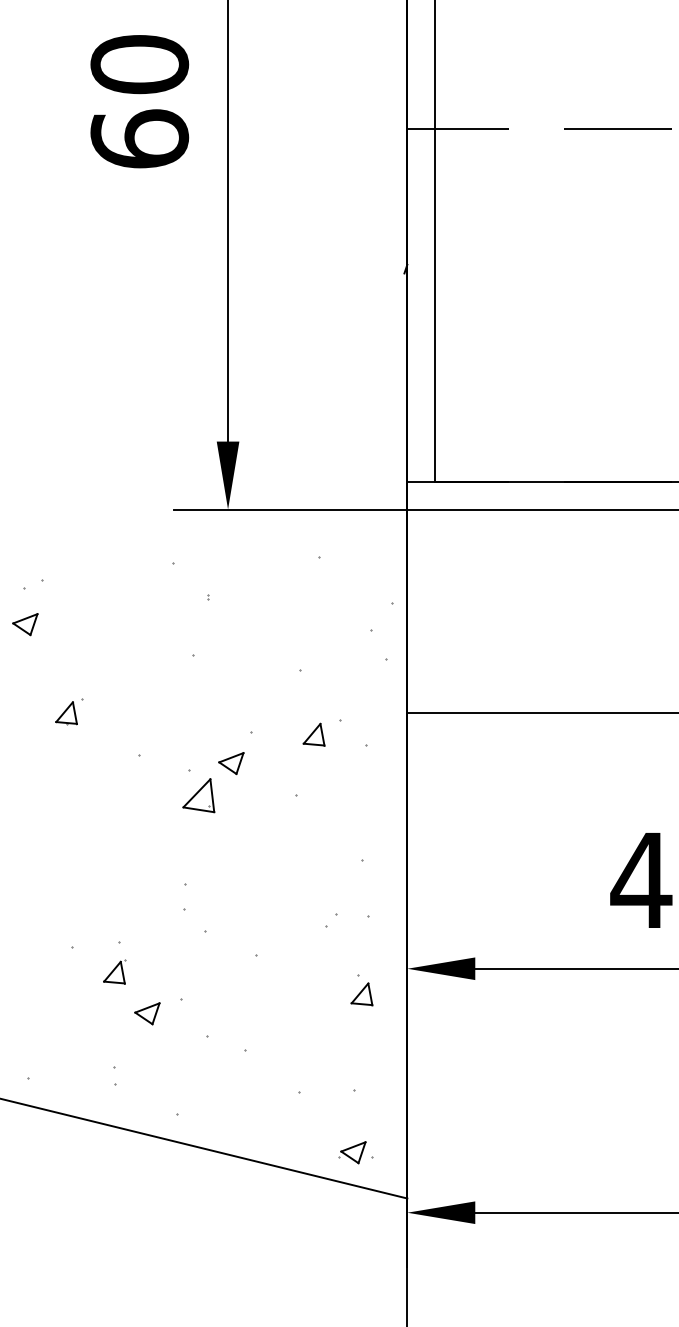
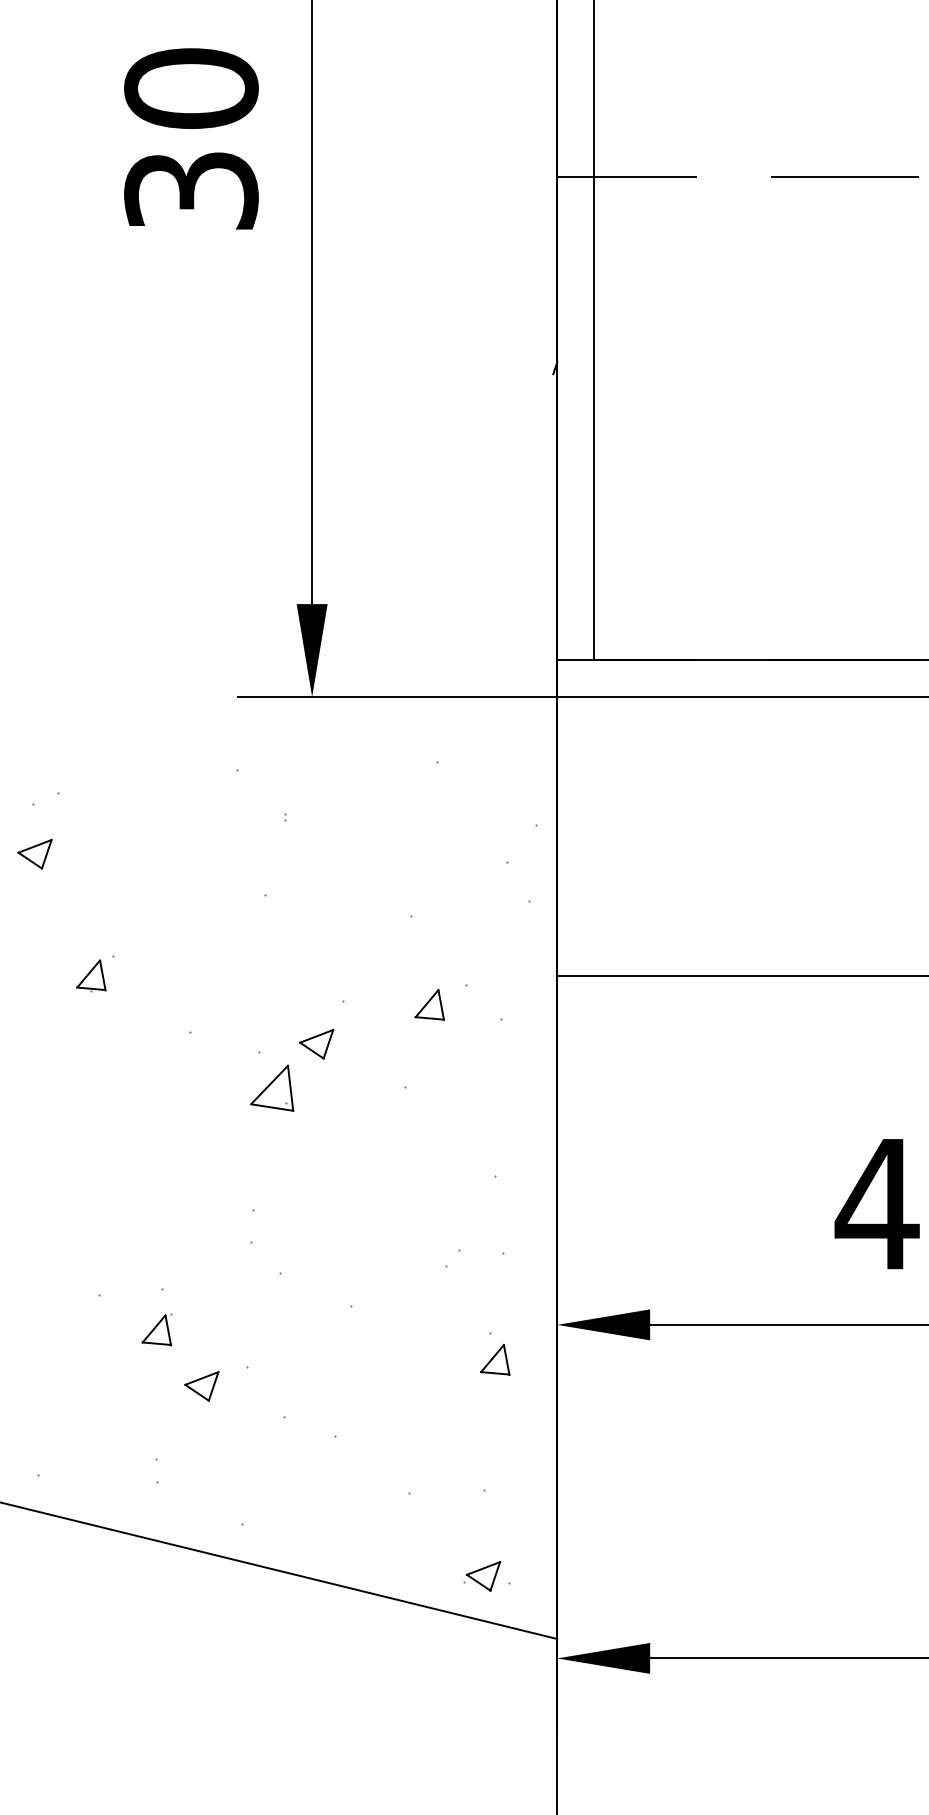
text: (139, 138) -> (191, 189), 60 -> 30

